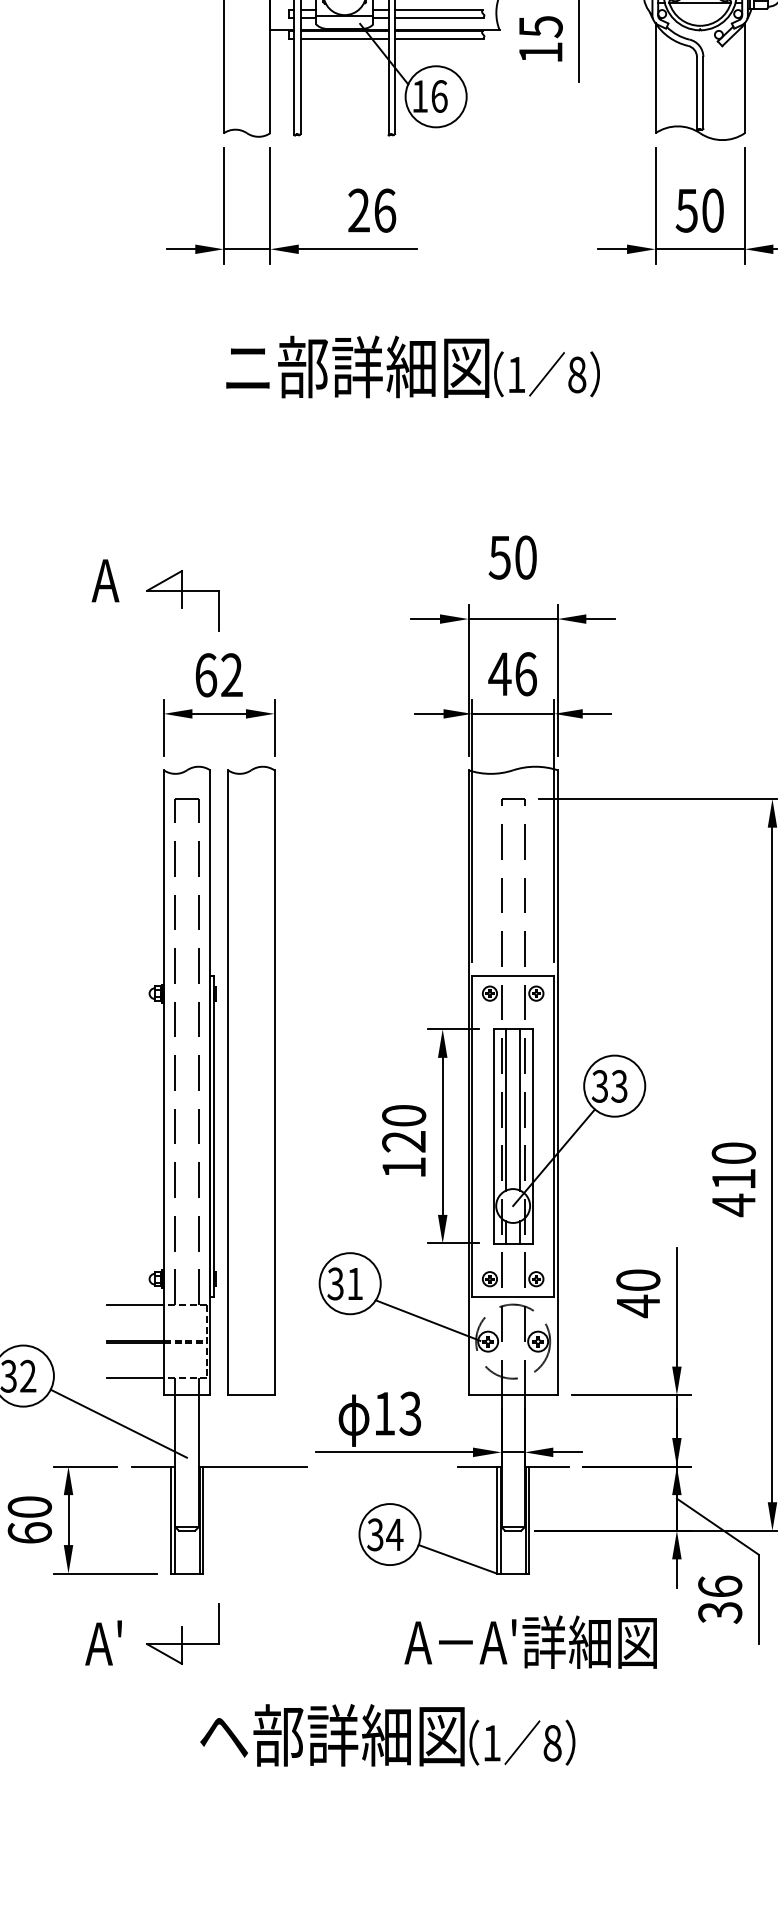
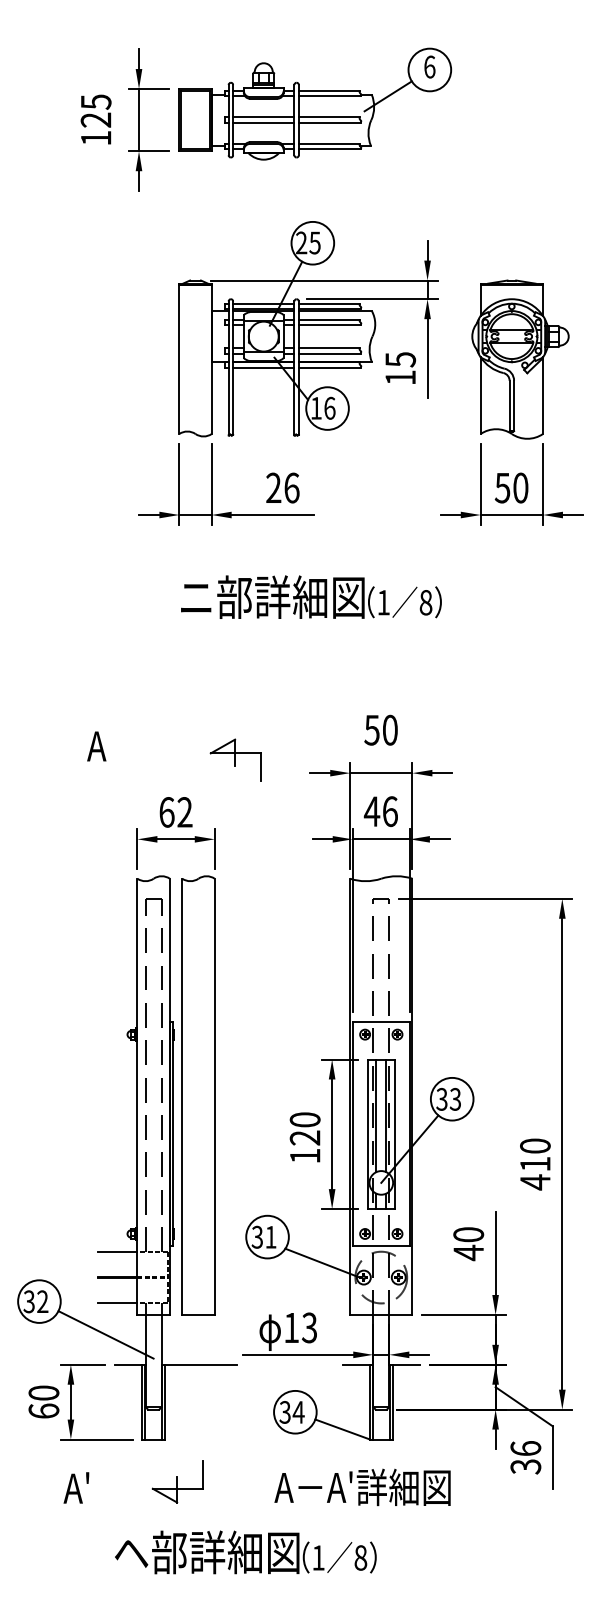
part: (182, 599) -> (235, 759), moved
part: (182, 1633) -> (177, 1481), moved
text: (103, 1642) -> (76, 1487), moved
text: (530, 1642) -> (362, 1487), moved
text: (387, 1735) -> (245, 1552), moved

